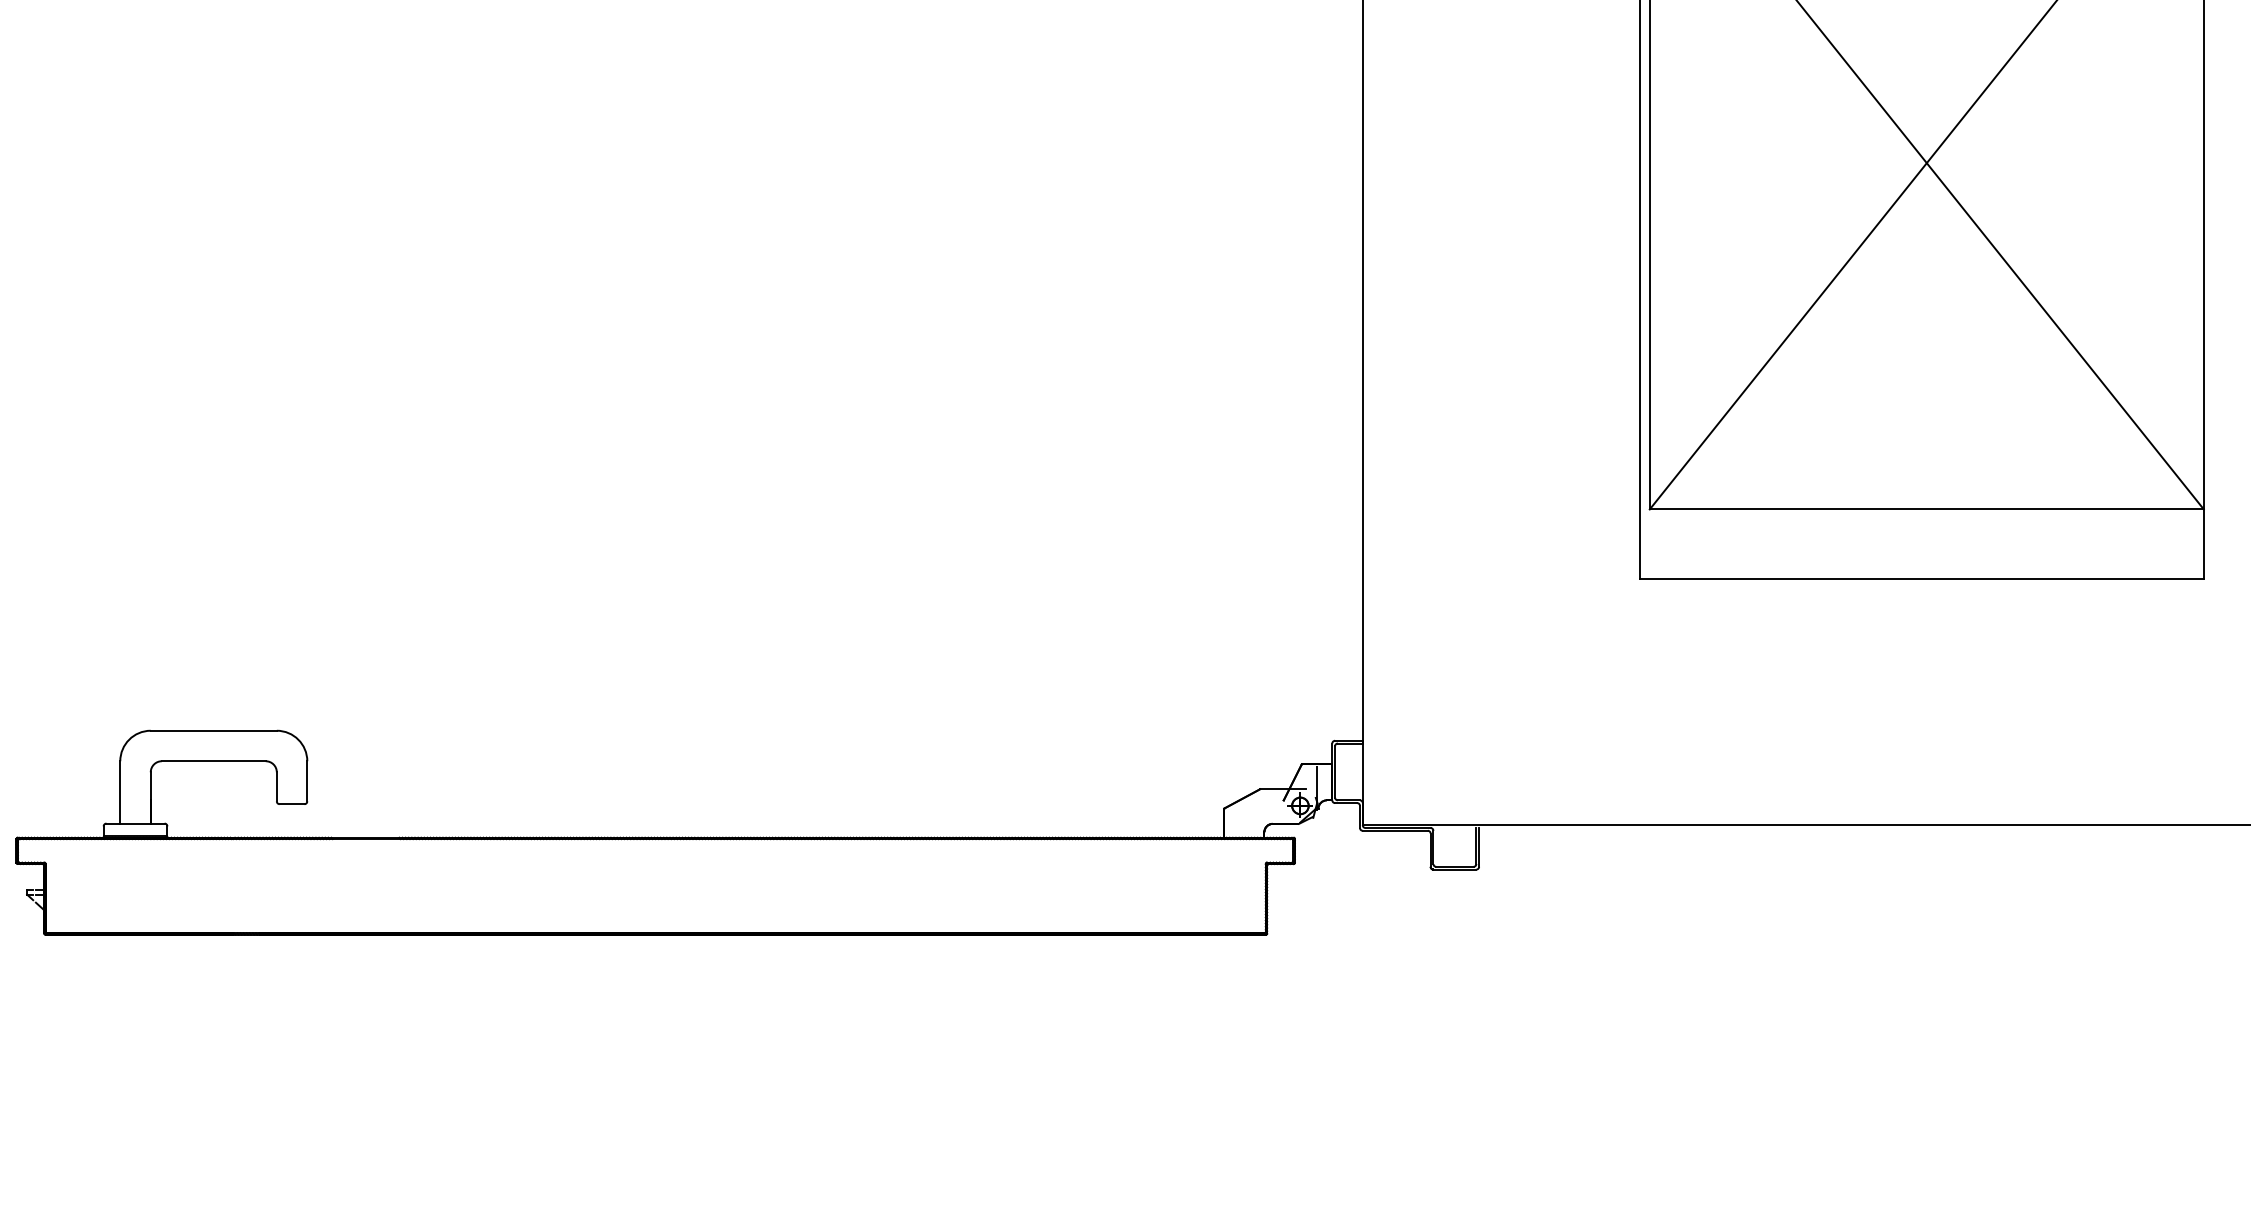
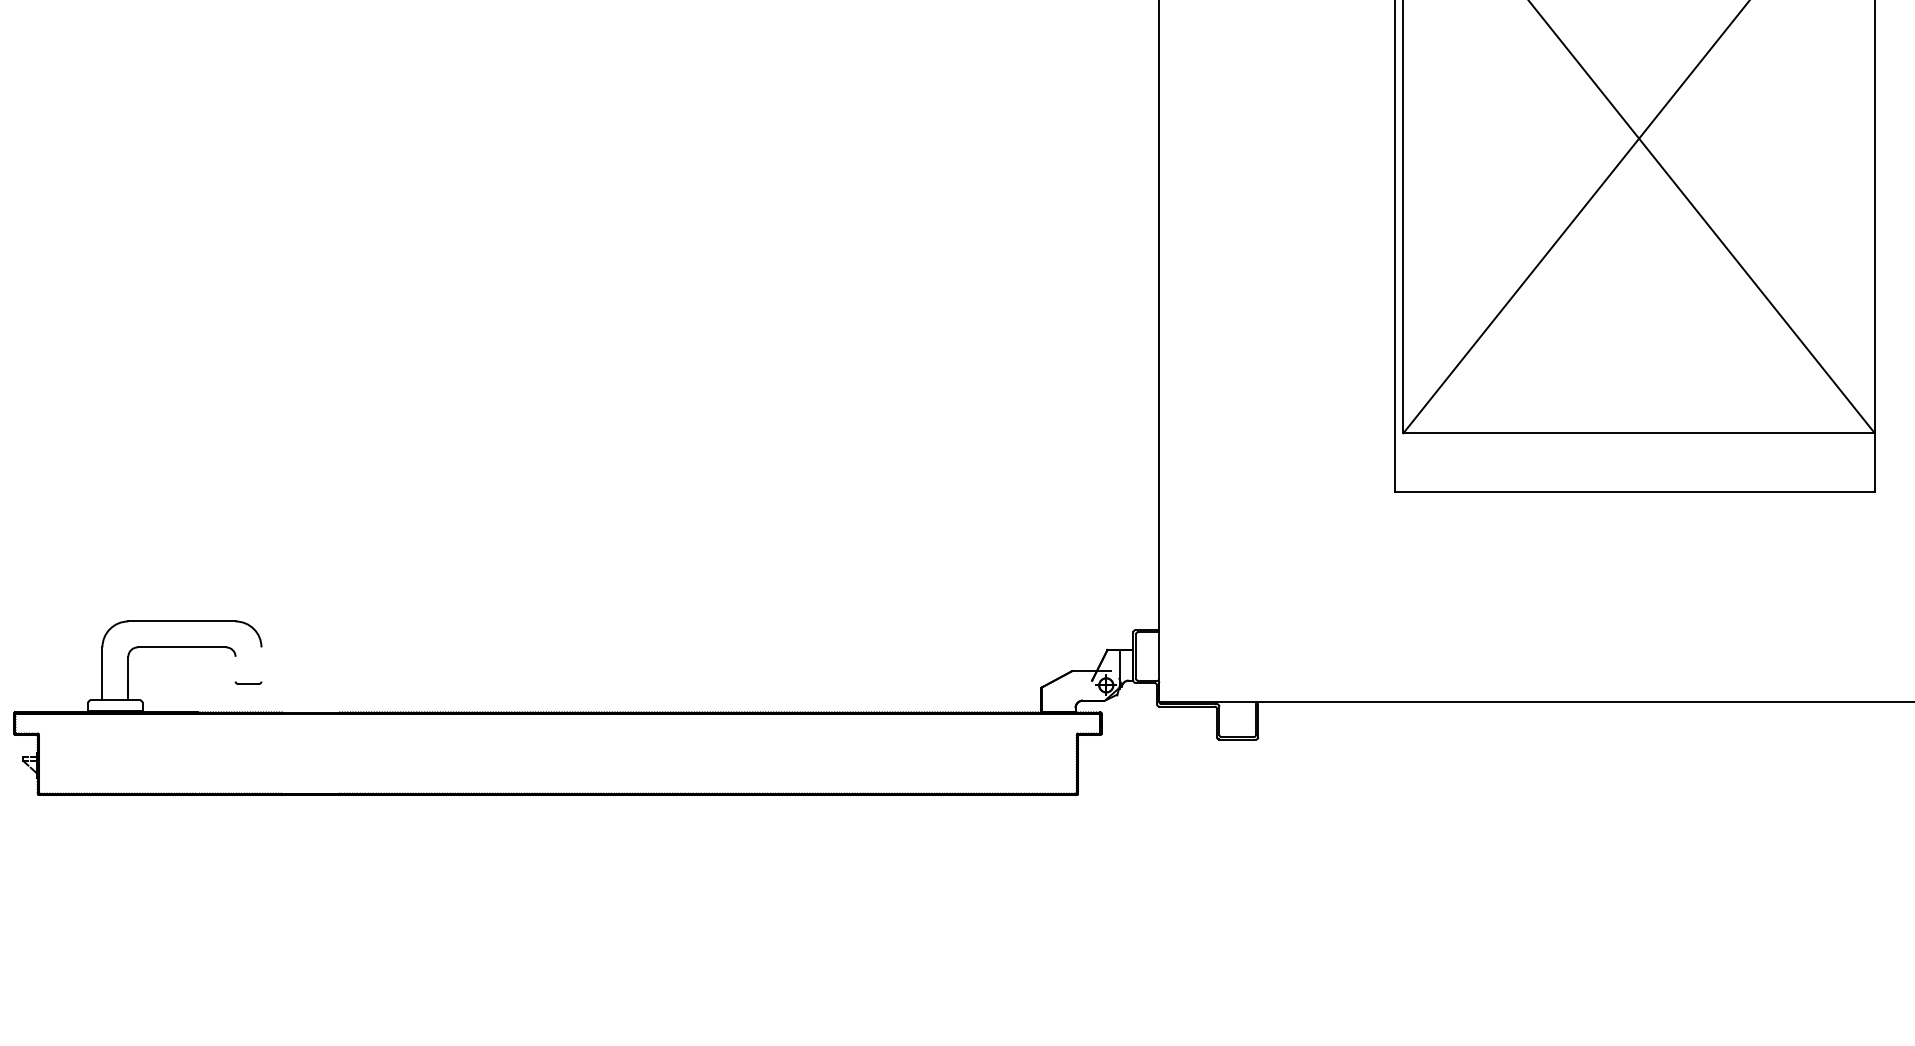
line: (307, 781) -> (261, 664), removed
line: (276, 786) -> (235, 668), removed

